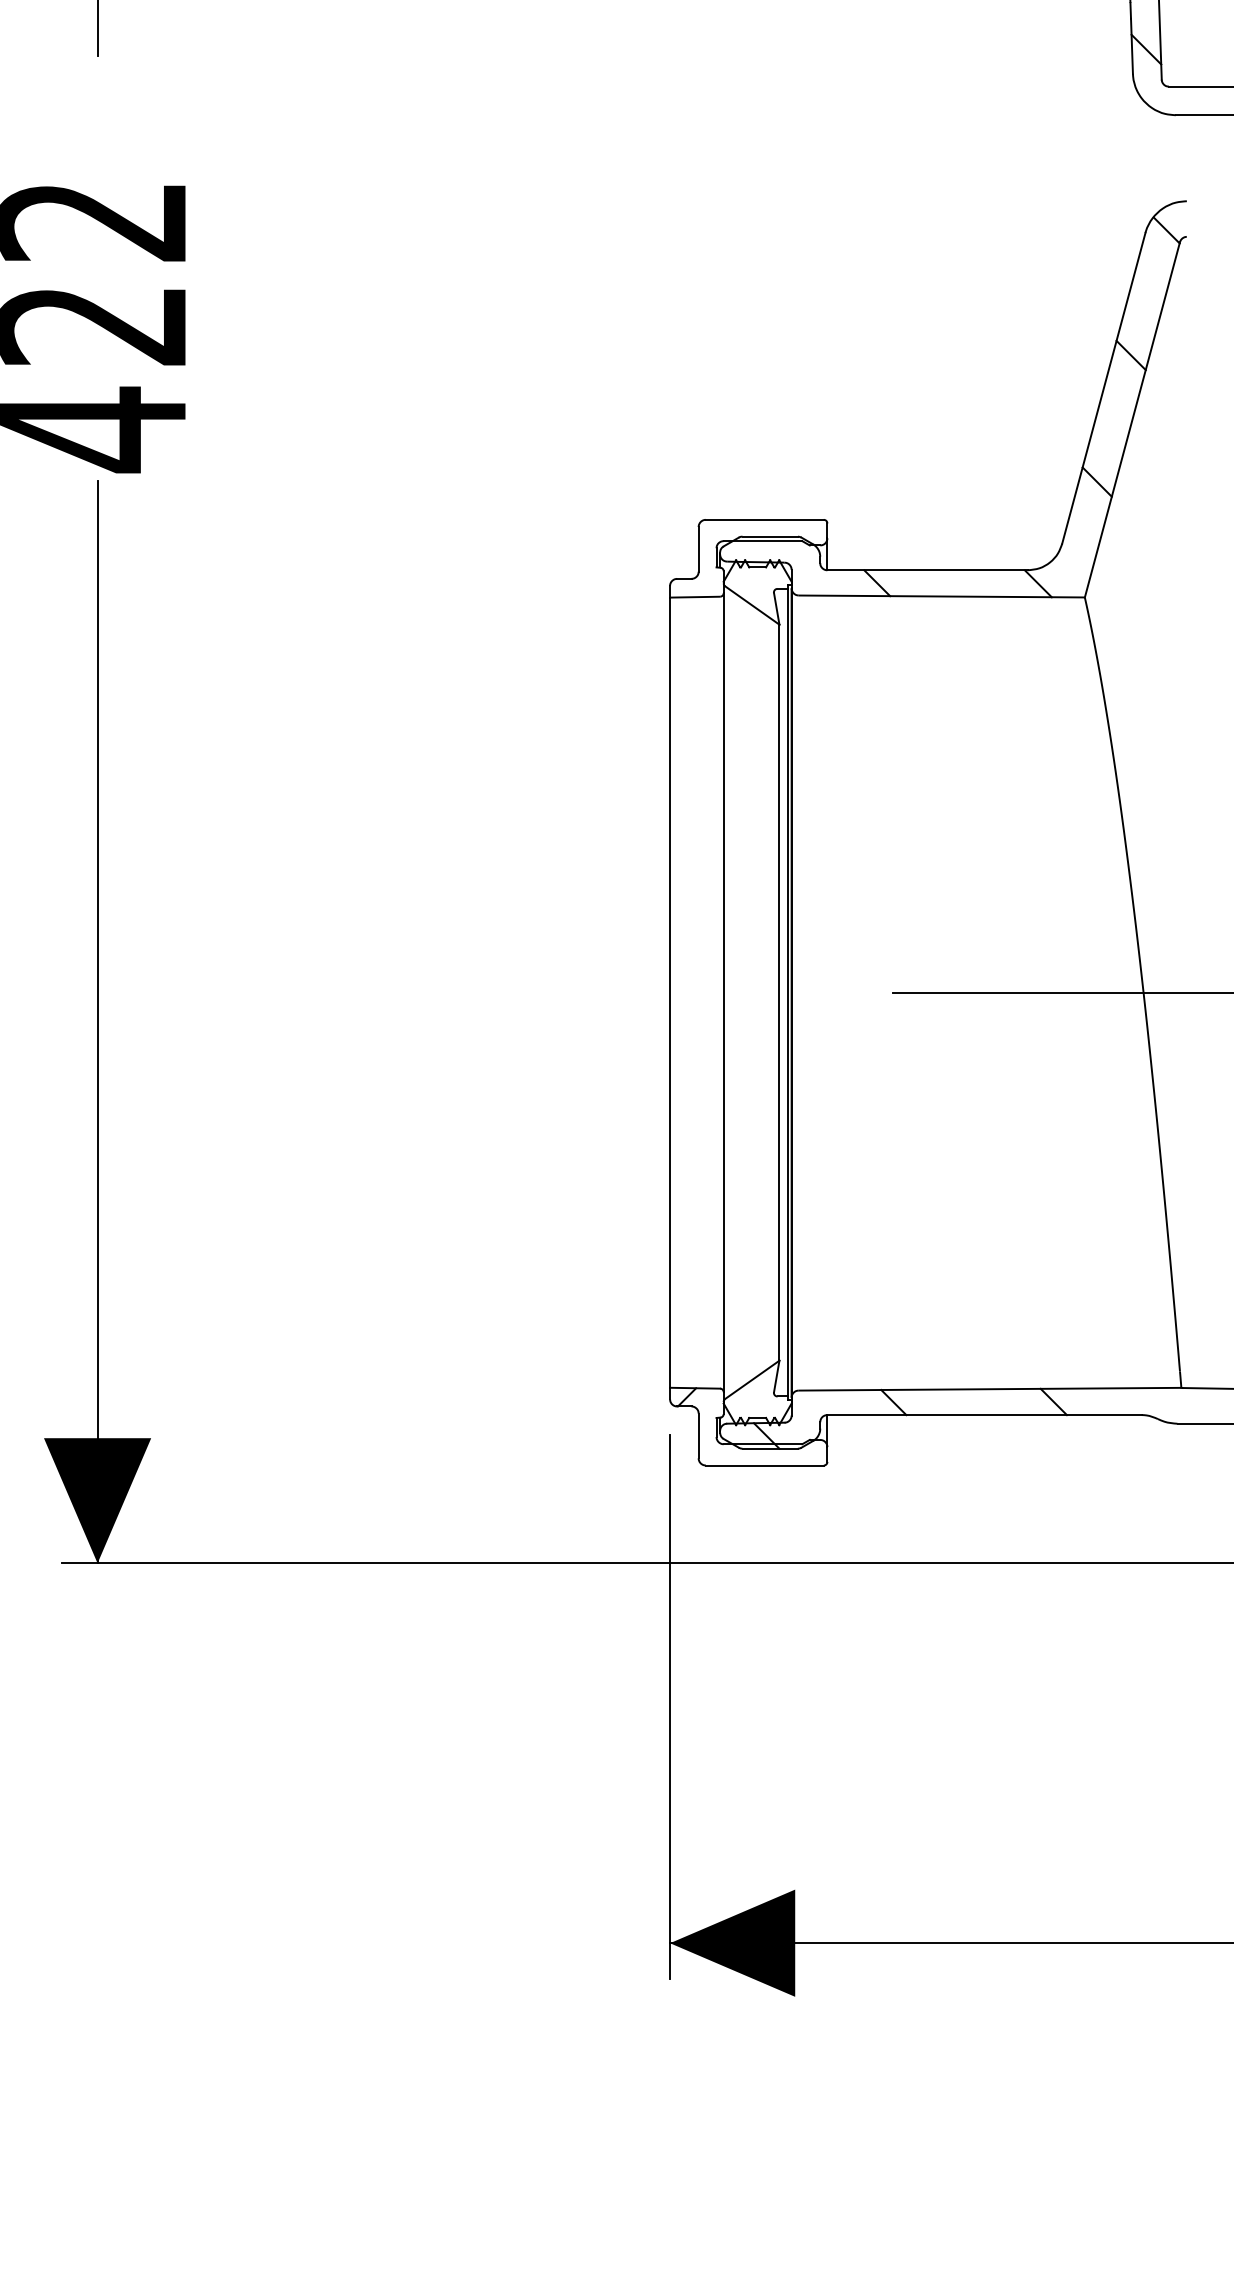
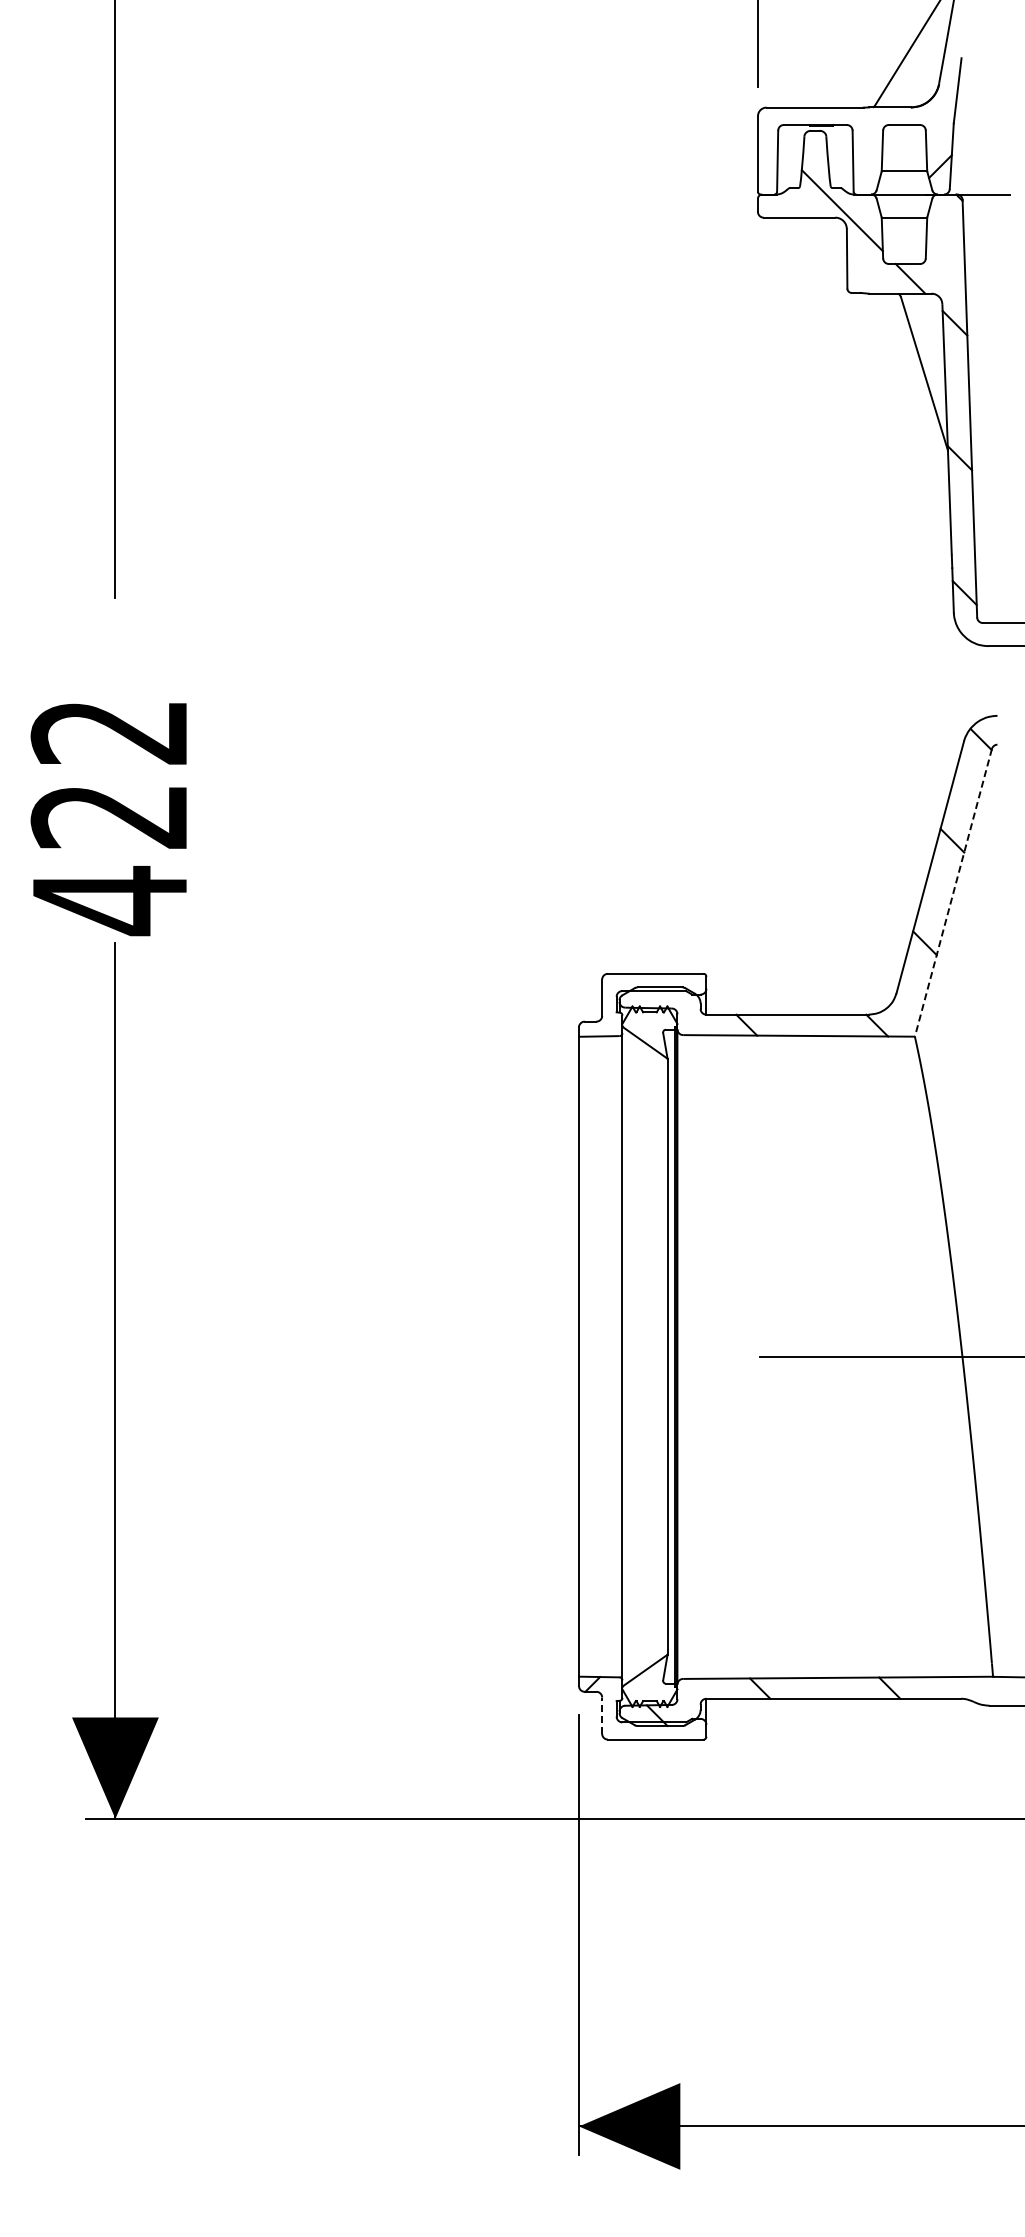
line: (1132, 419) -> (953, 892), solid -> dashed
line: (699, 1435) -> (602, 1715), solid -> dashed

